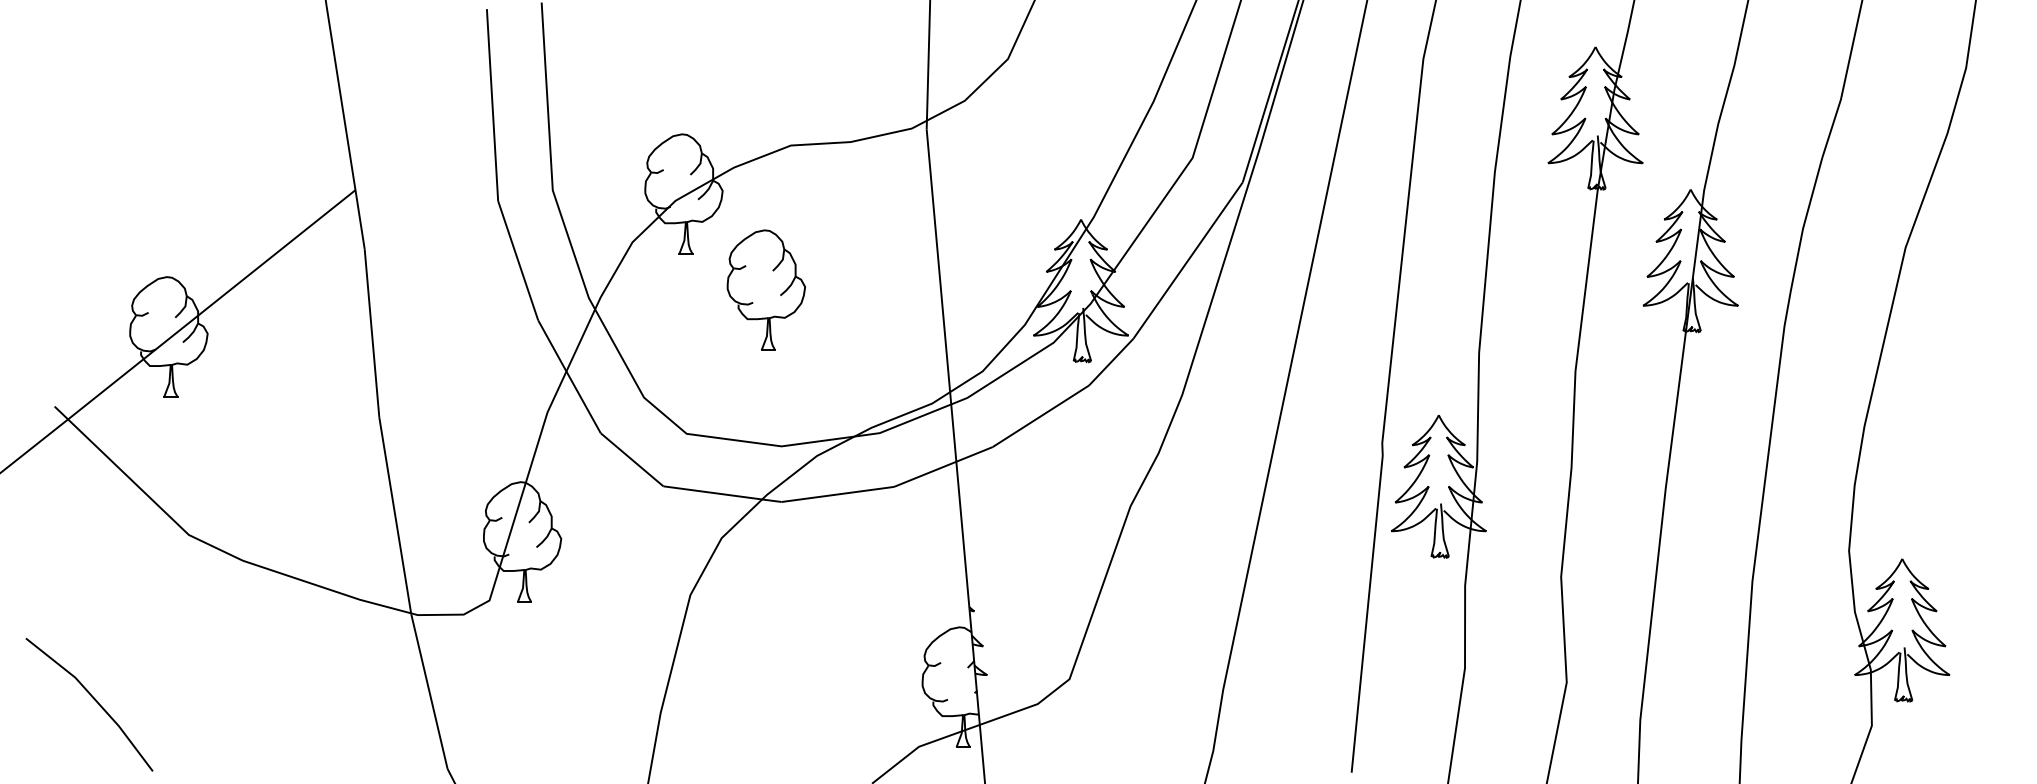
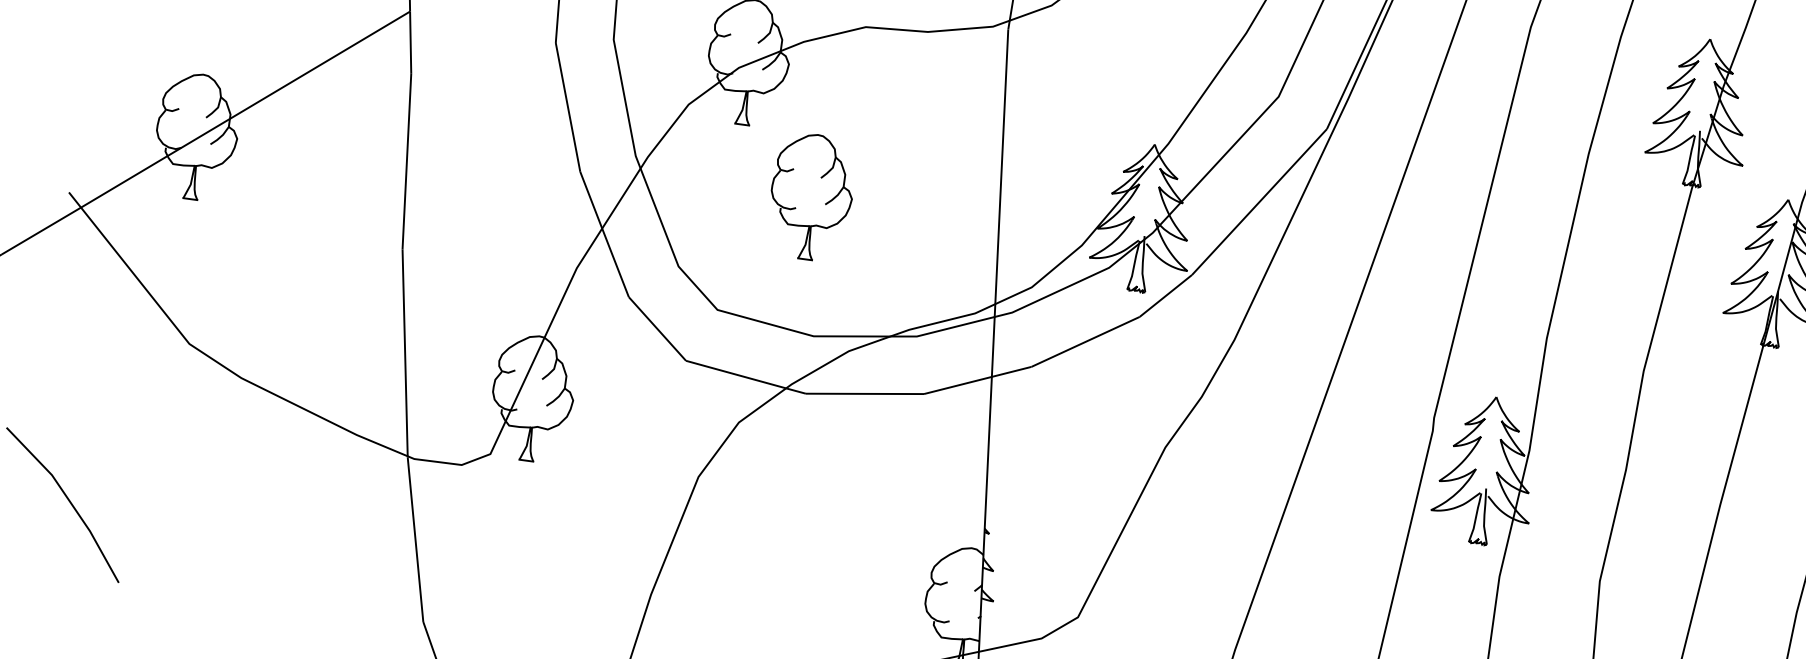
part: (765, 289) -> (810, 196), moved

